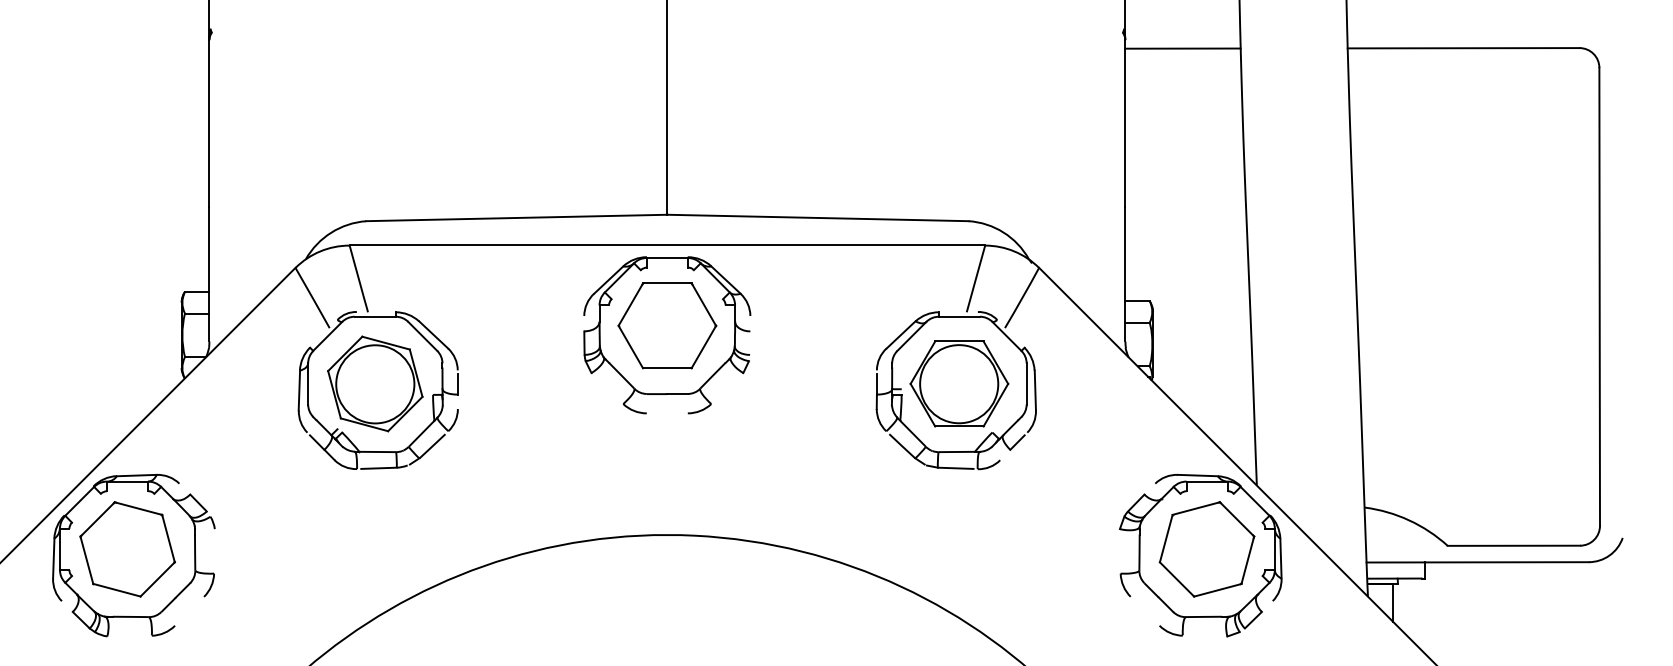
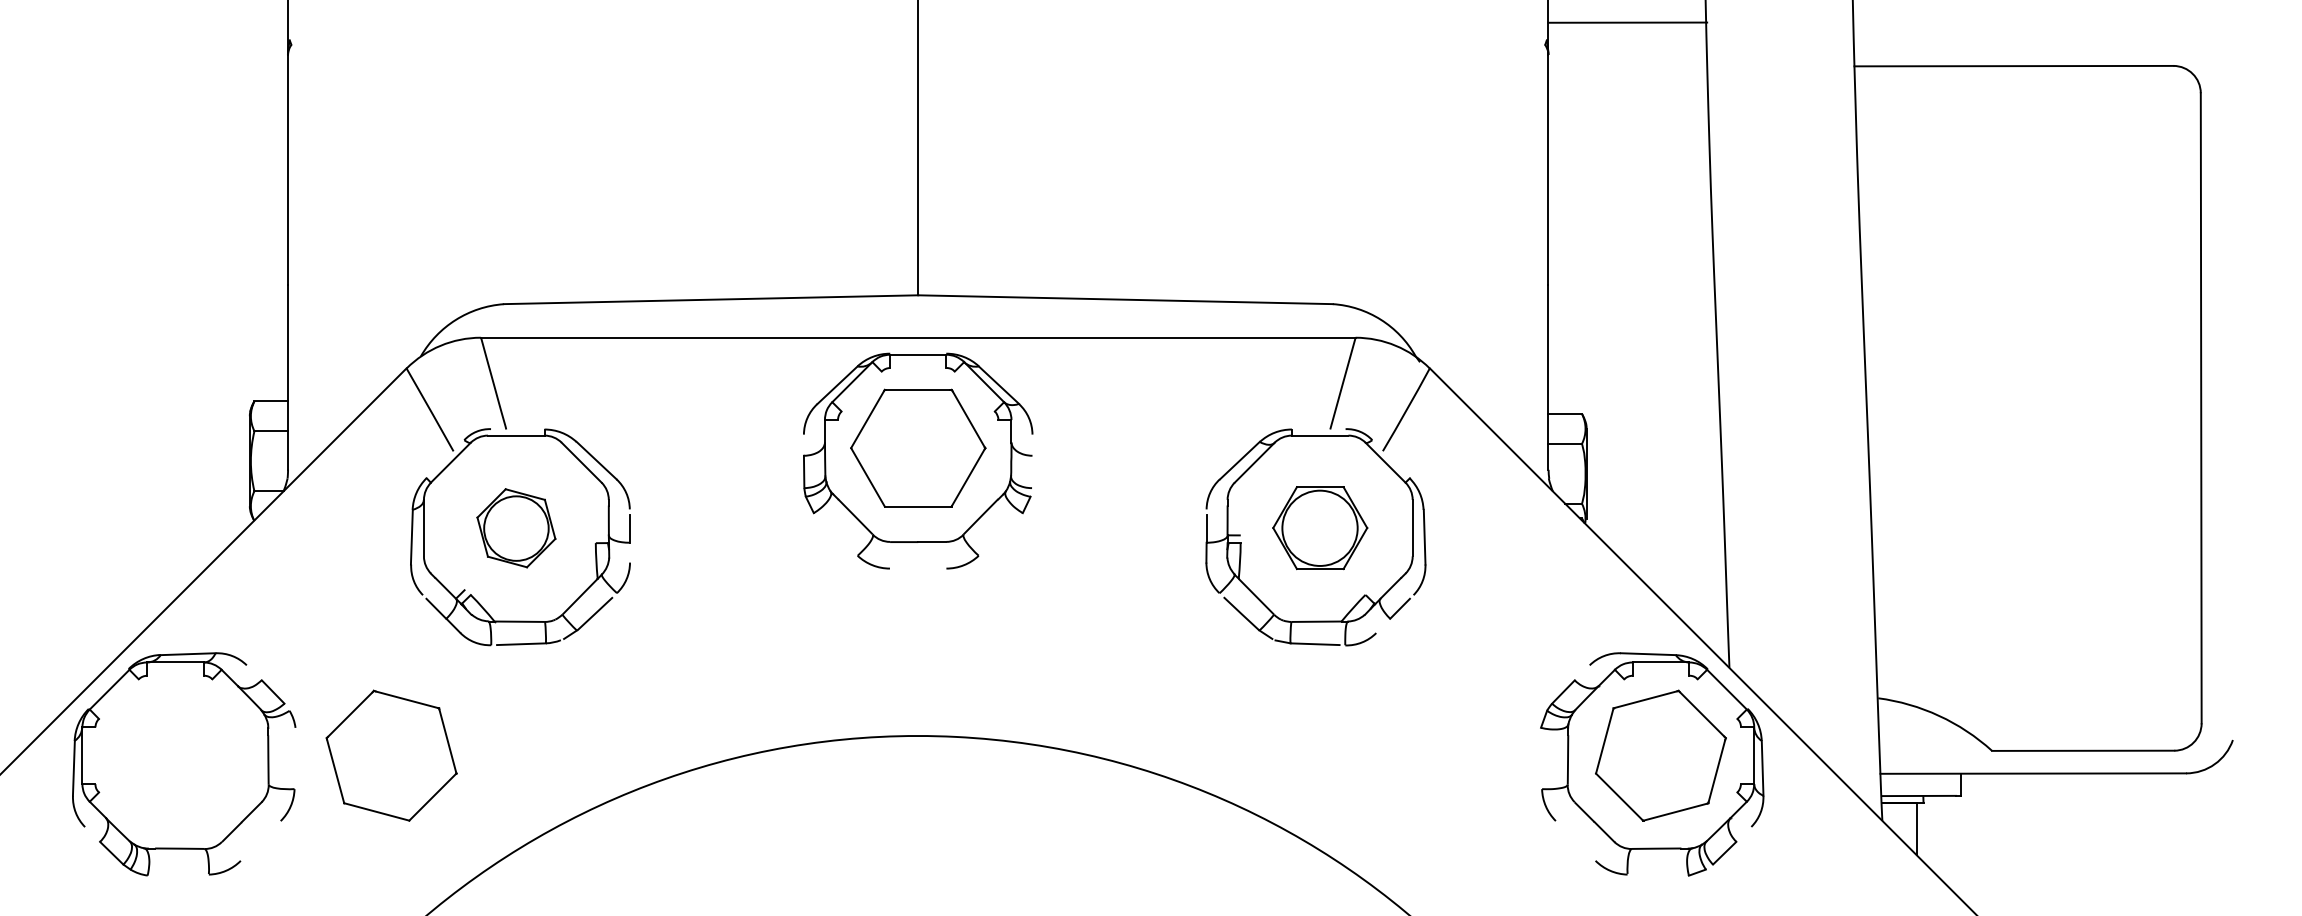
line: (1182, 48) -> (1627, 22), moved
part: (959, 383) -> (1320, 527), size x0.7
part: (375, 384) -> (516, 528), size x0.6
part: (127, 549) -> (391, 755), moved

